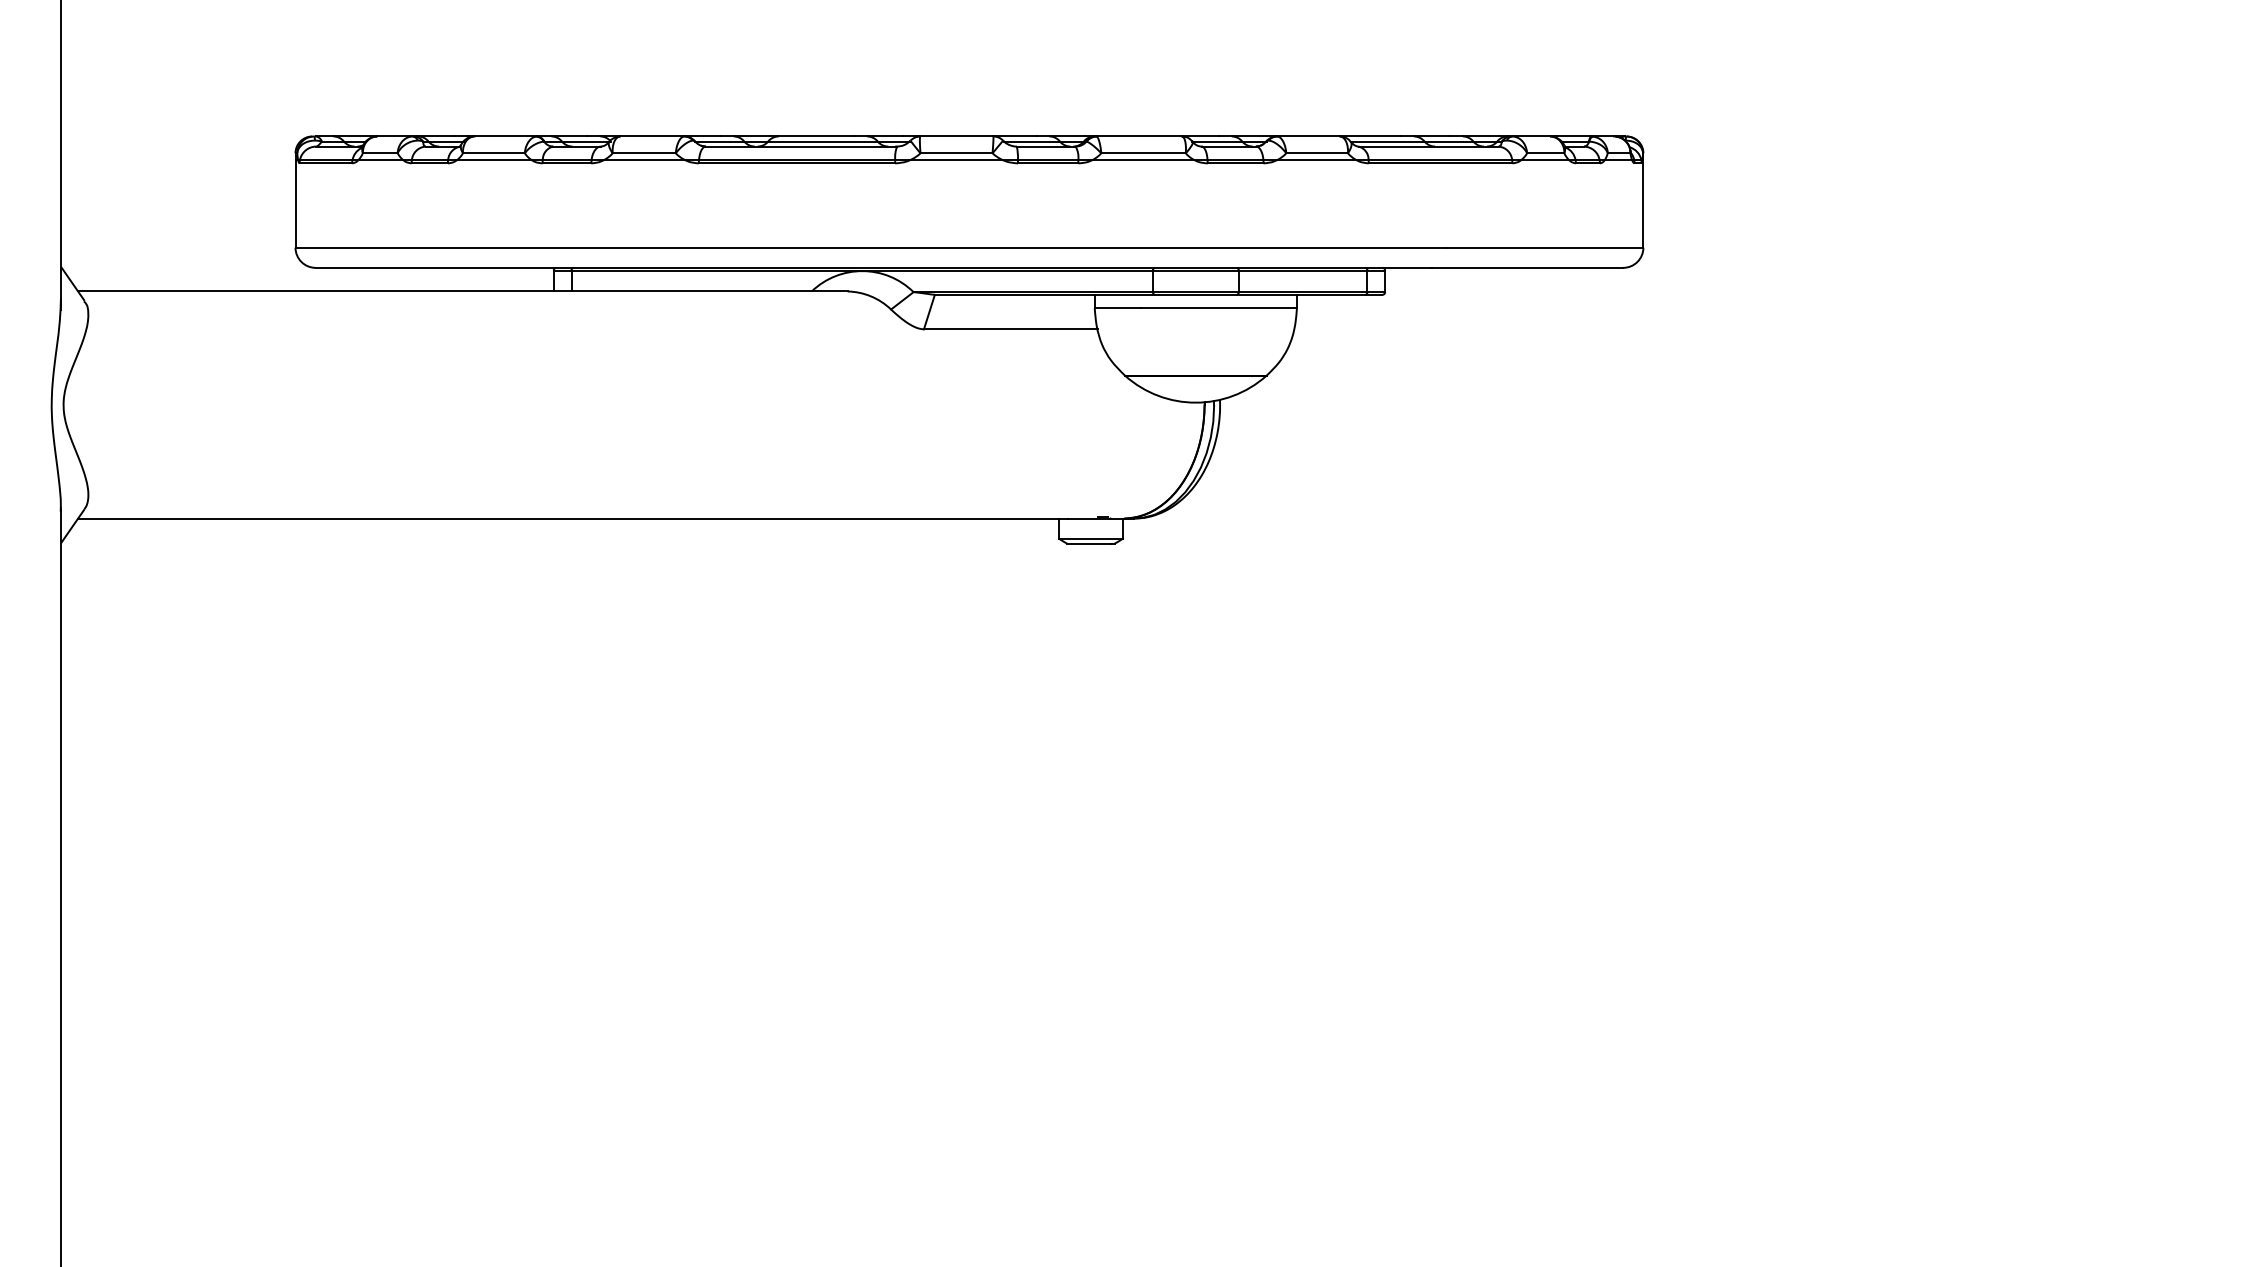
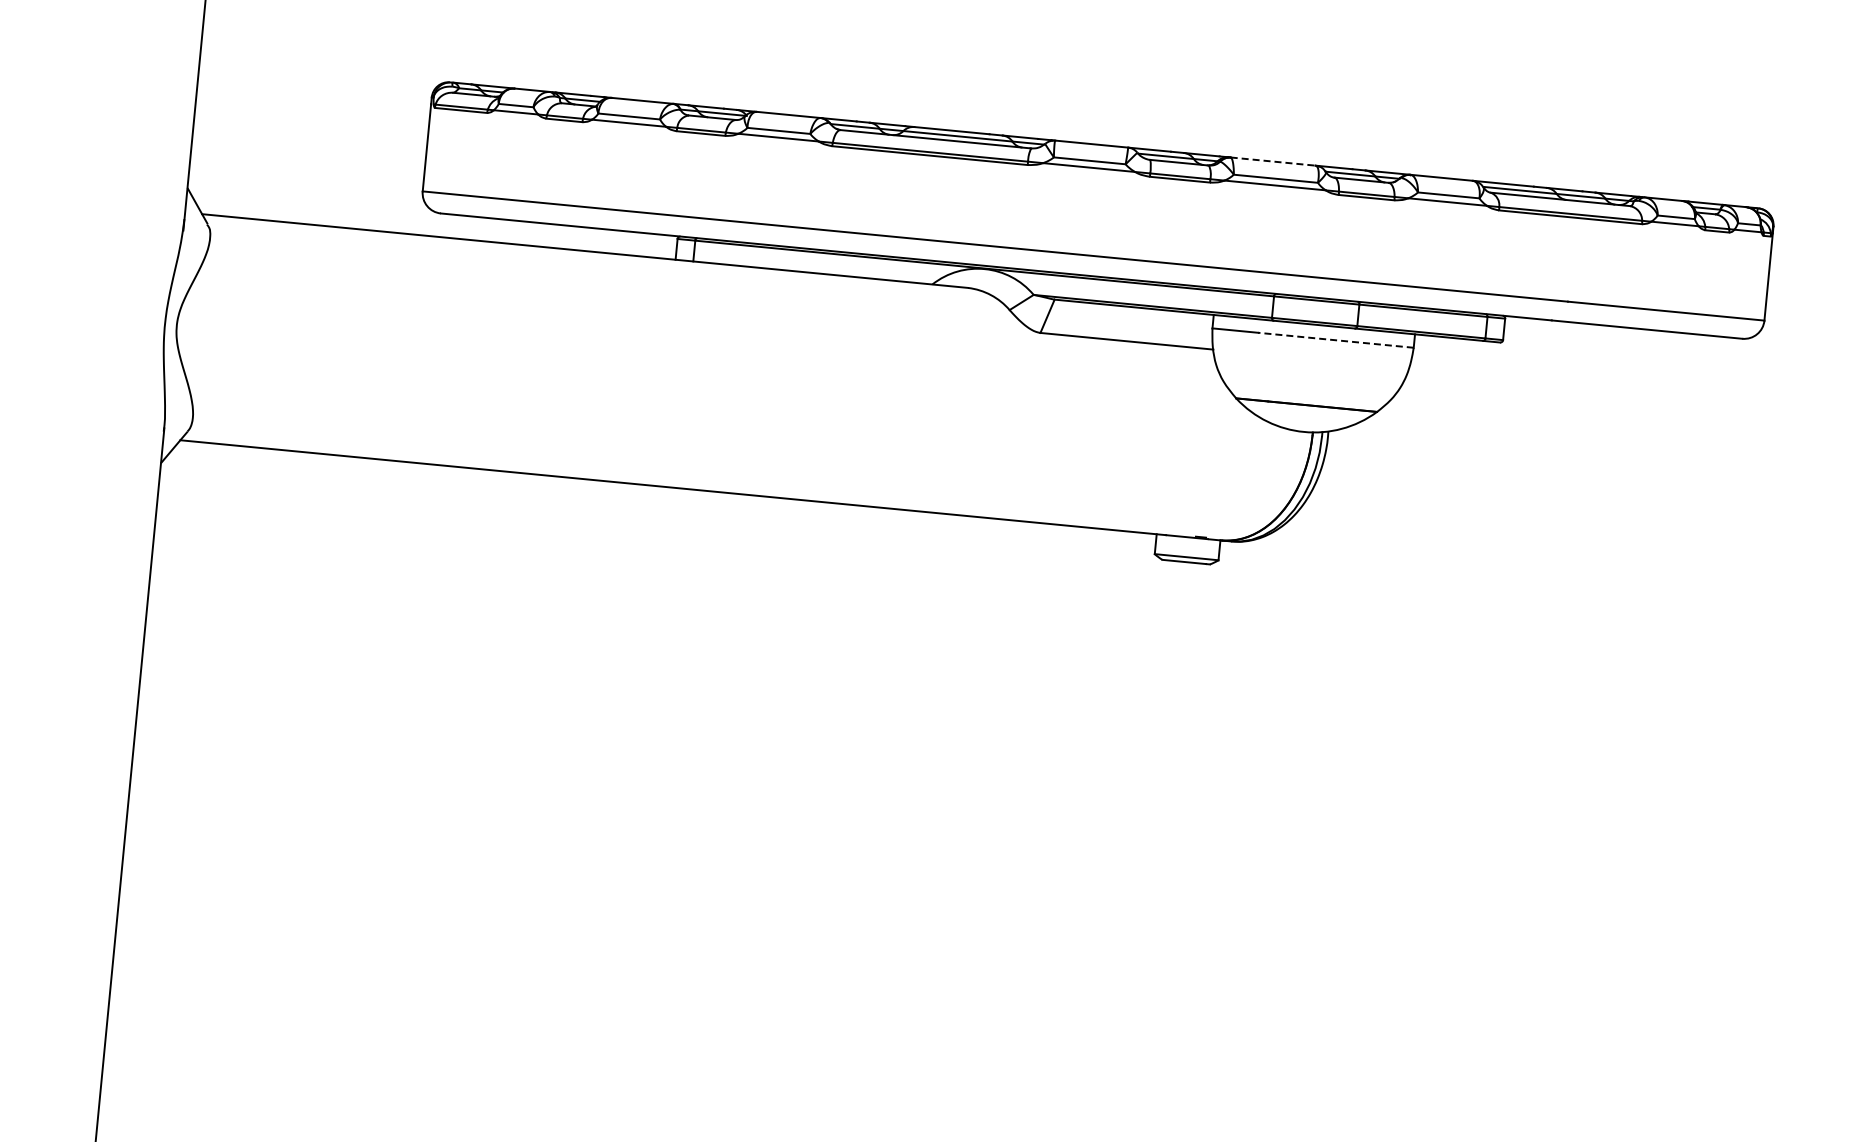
line: (1139, 136) -> (1273, 161), solid -> dashed
line: (1218, 308) -> (1335, 340), solid -> dashed

